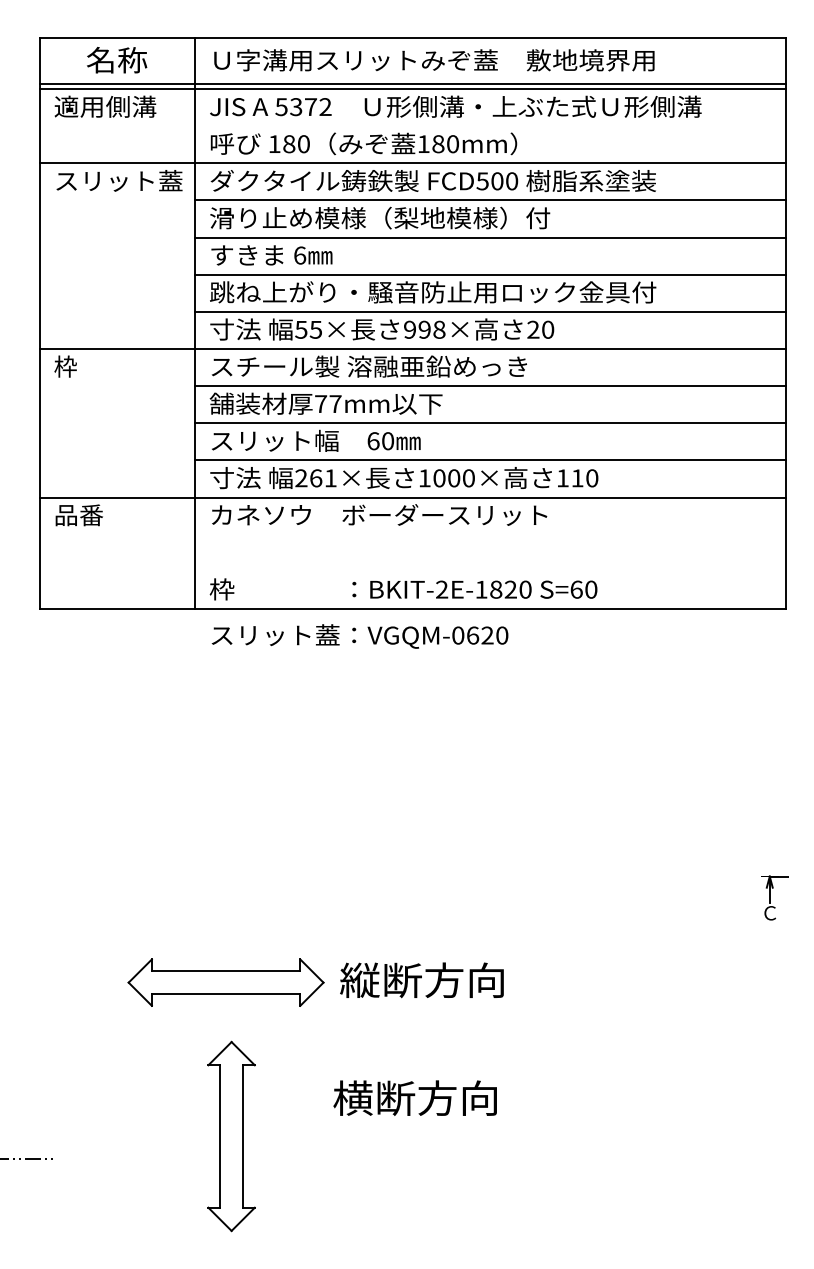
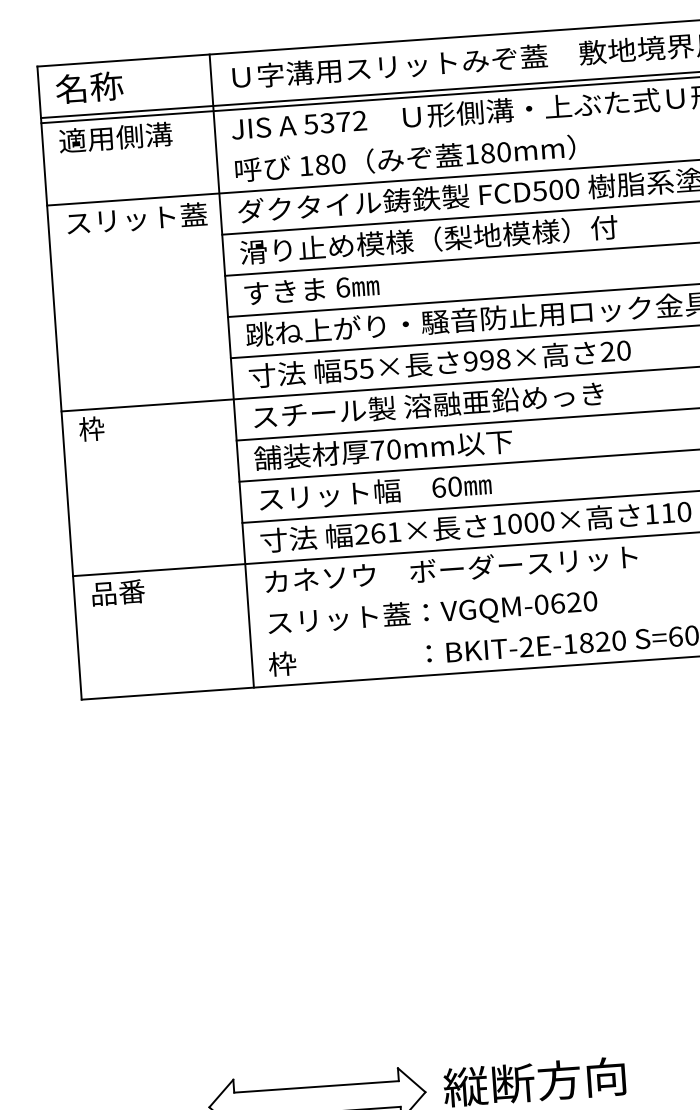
text: (117, 60) -> (89, 87), moved
text: (335, 404) -> (393, 450), 77mm -> 70mm
text: (359, 636) -> (432, 613), moved

